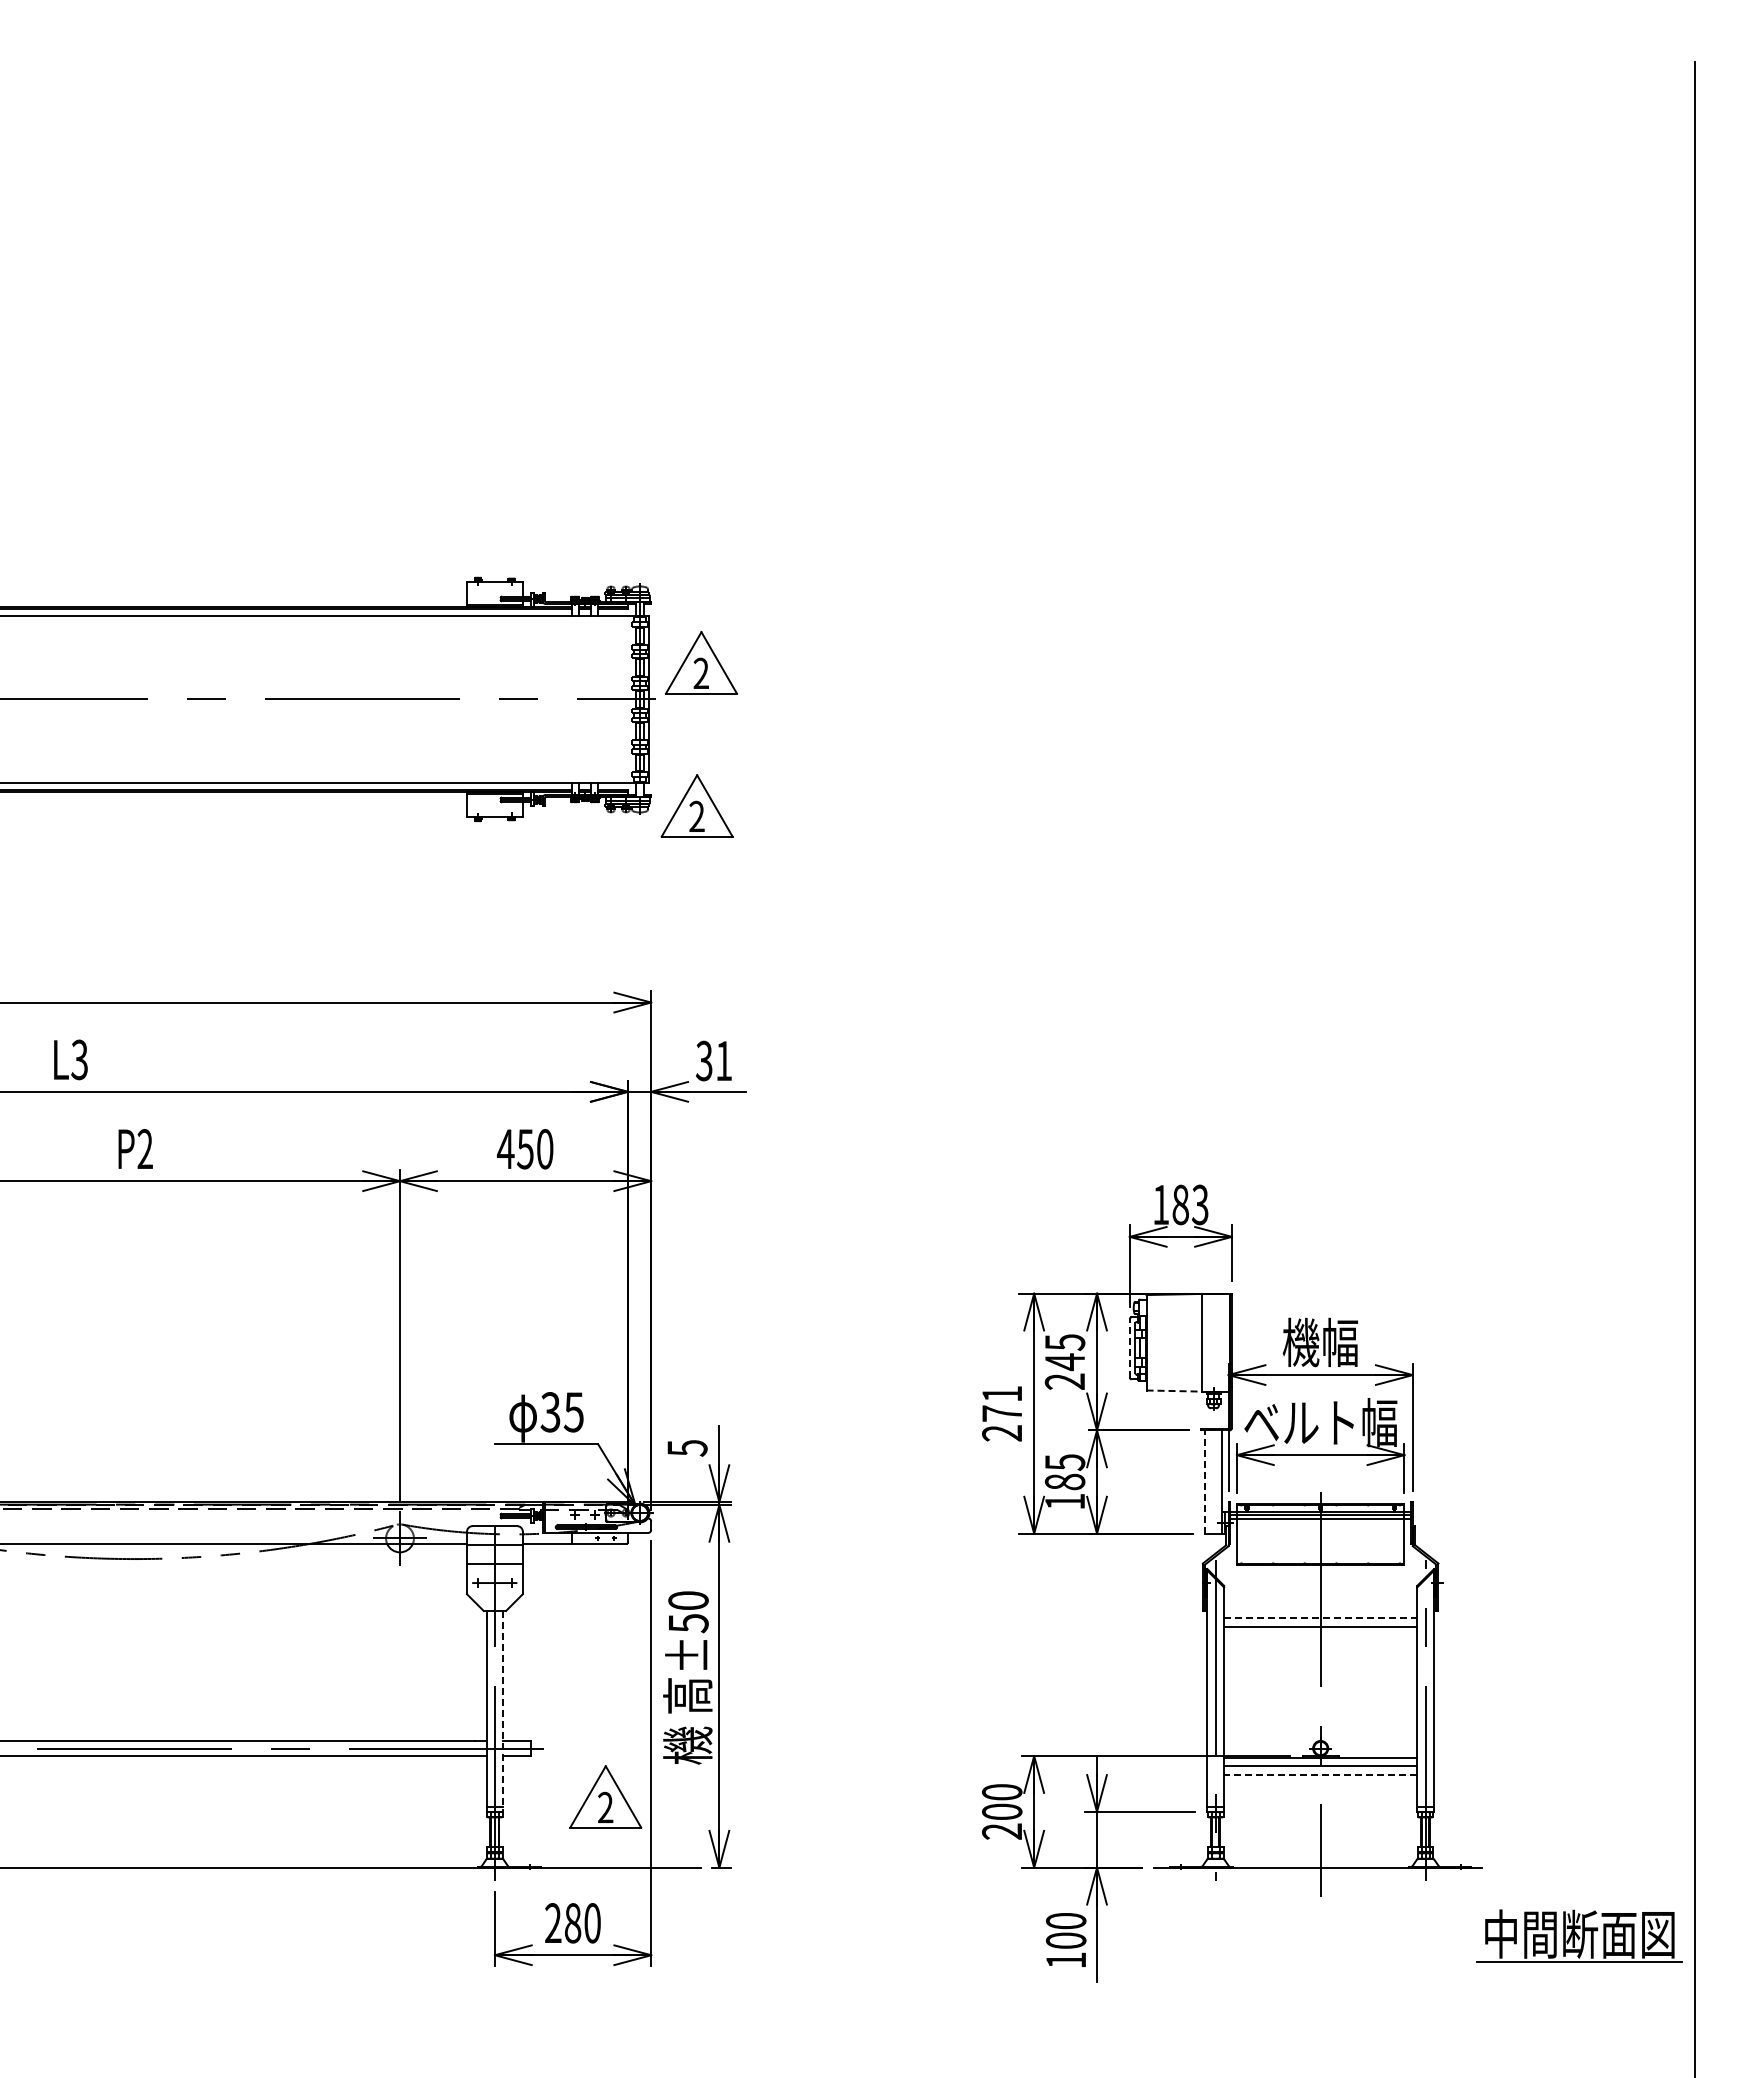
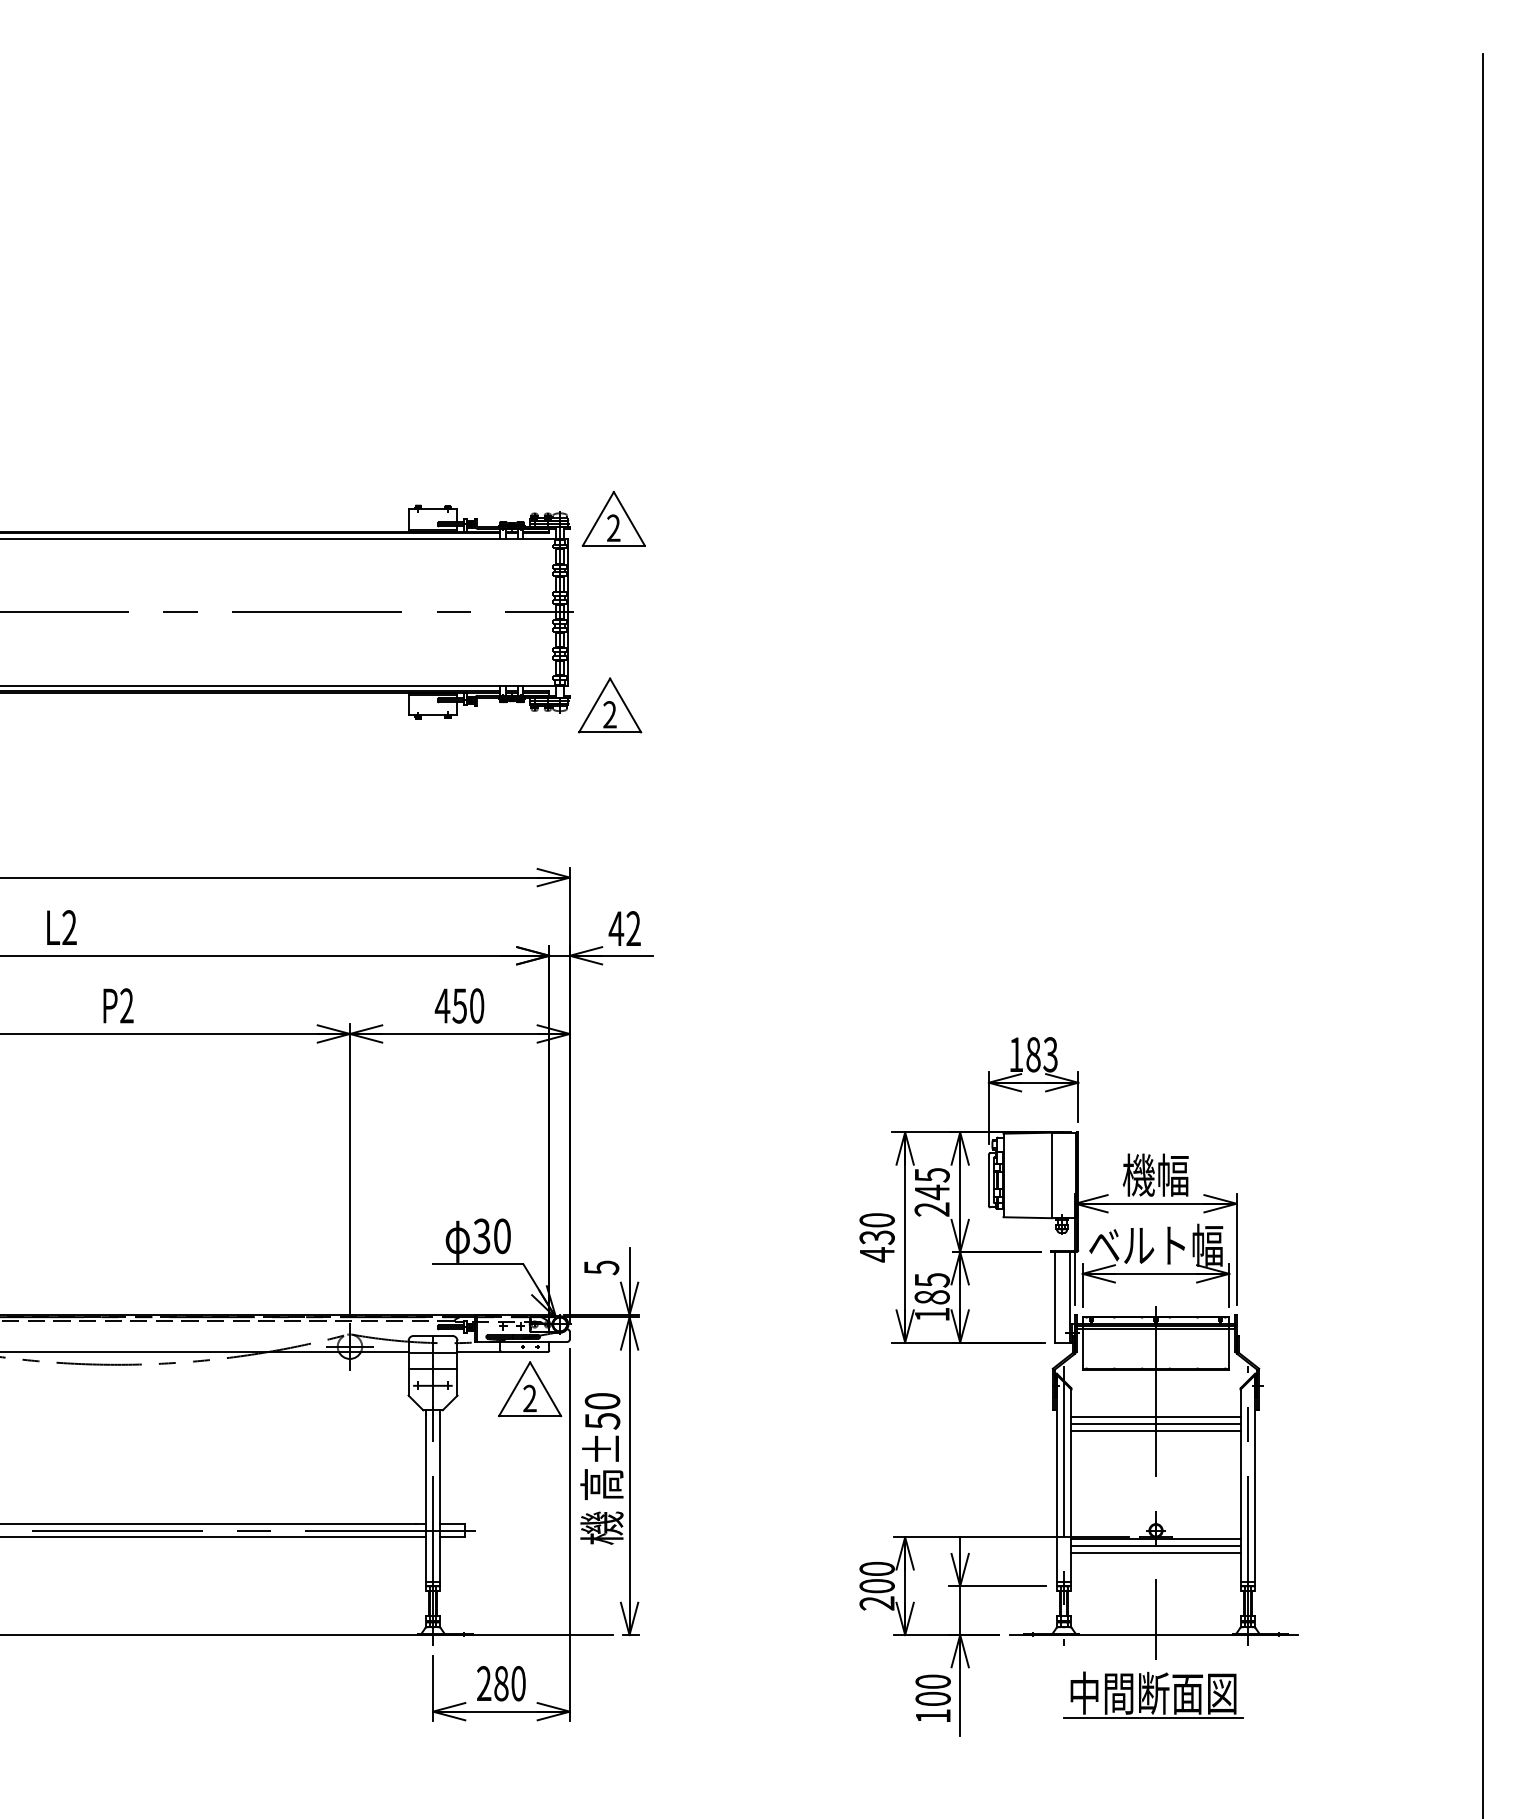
part: (701, 662) -> (613, 518), moved
text: (79, 1060) -> (69, 928), L3 -> L2
text: (713, 1060) -> (624, 928), 31 -> 42
line: (1129, 1347) -> (988, 1179), dashed -> solid
line: (1174, 1391) -> (1028, 1218), dashed -> solid
text: (573, 1412) -> (501, 1236), 35 -> 30
text: (1002, 1414) -> (877, 1238), 271 -> 430
line: (1205, 1482) -> (1055, 1297), dashed -> solid
line: (1320, 1618) -> (1155, 1416), dashed -> solid
line: (1320, 1634) -> (1155, 1430), added
line: (503, 1711) -> (440, 1498), dashed -> solid
line: (1320, 1774) -> (1155, 1553), dashed -> solid
part: (605, 1796) -> (529, 1388), moved
part: (1579, 1935) -> (1153, 1694), moved

